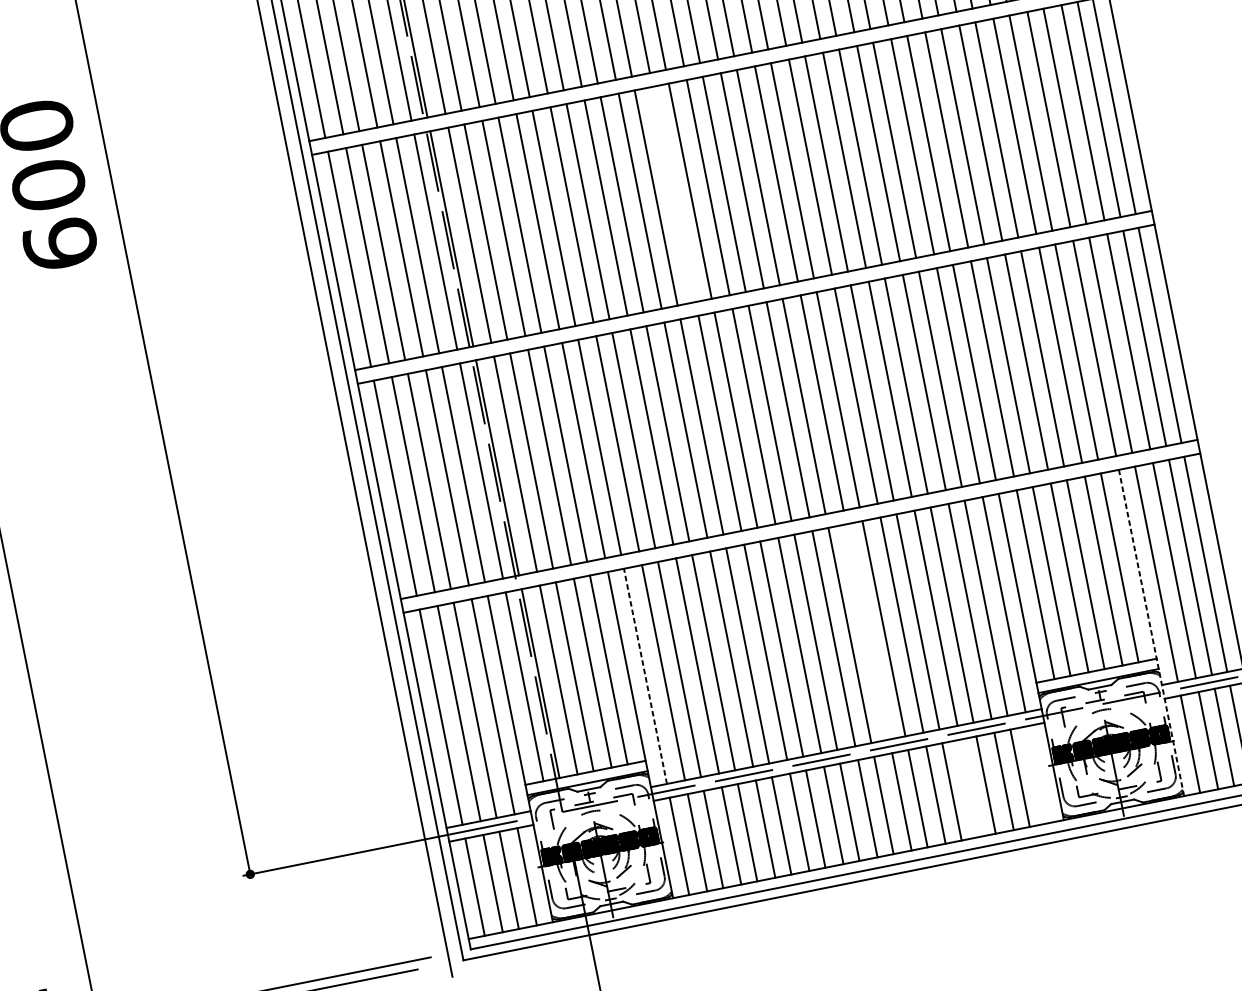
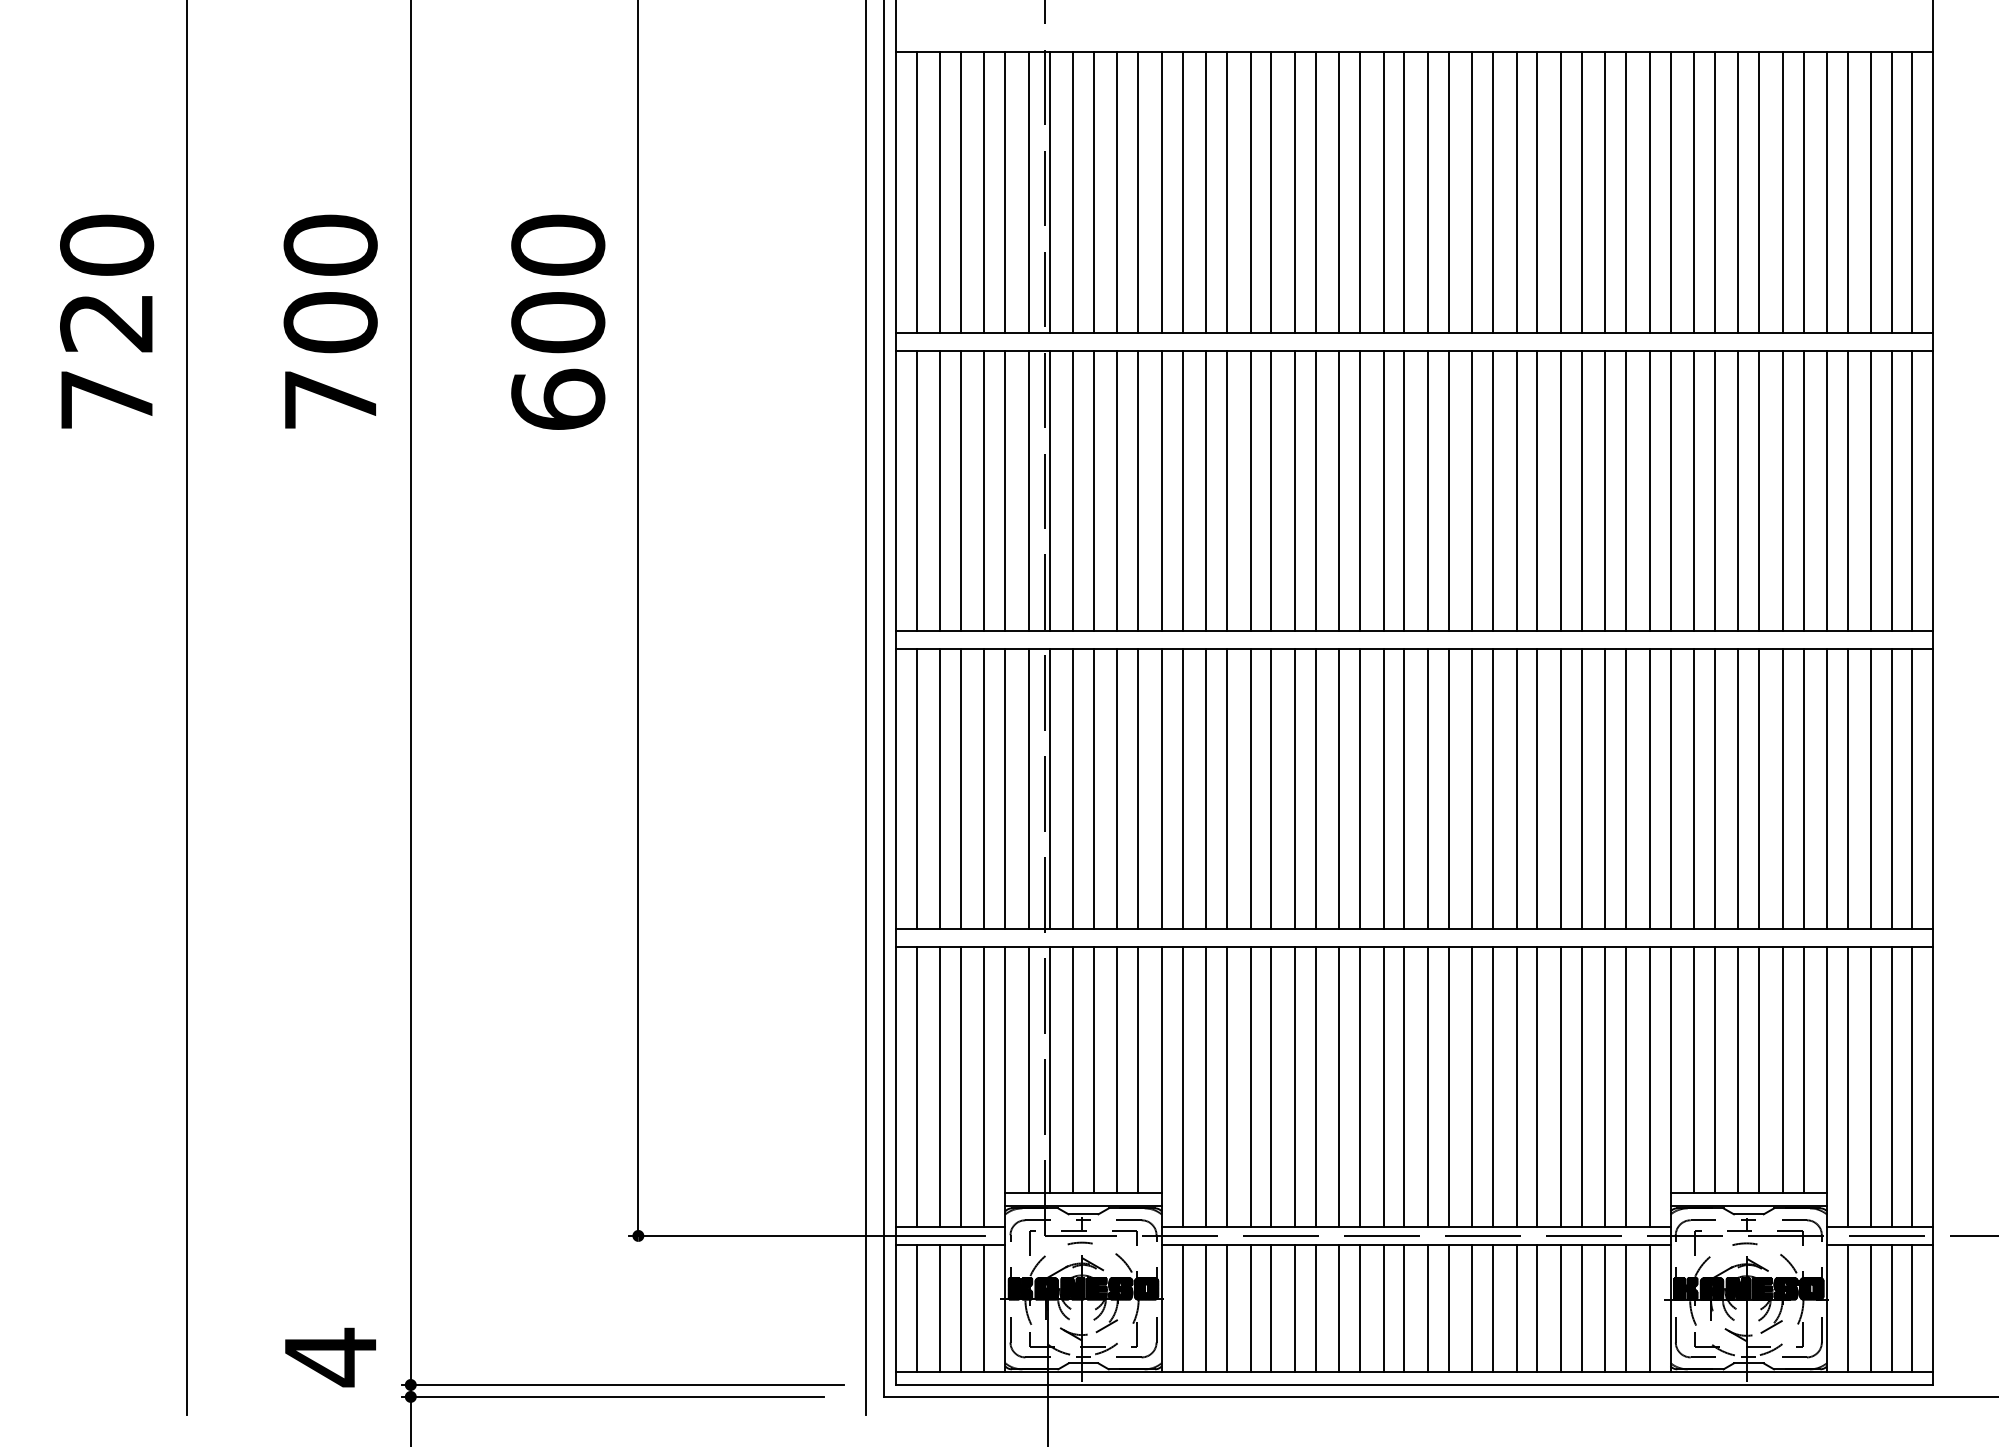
line: (674, 194) -> (1339, 490), added
line: (868, 631) -> (1472, 1086), added
line: (1151, 632) -> (1827, 1158), dashed -> solid
line: (645, 676) -> (1182, 1086), dashed -> solid
line: (1037, 774) -> (1649, 1307), added
line: (969, 787) -> (1560, 1307), added

